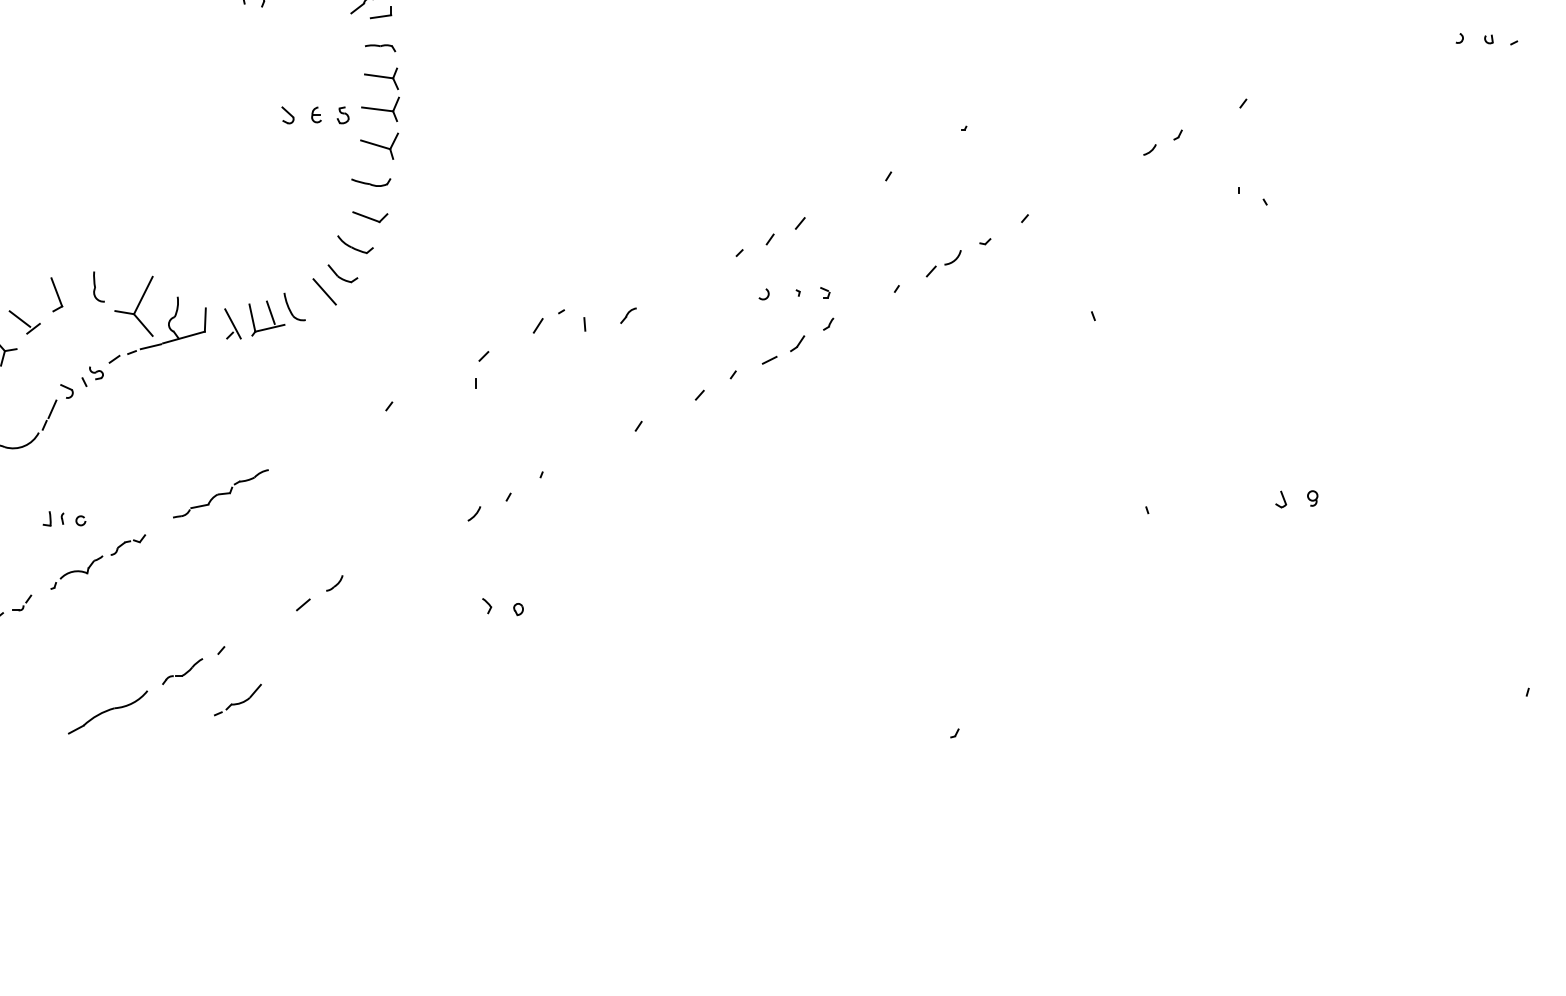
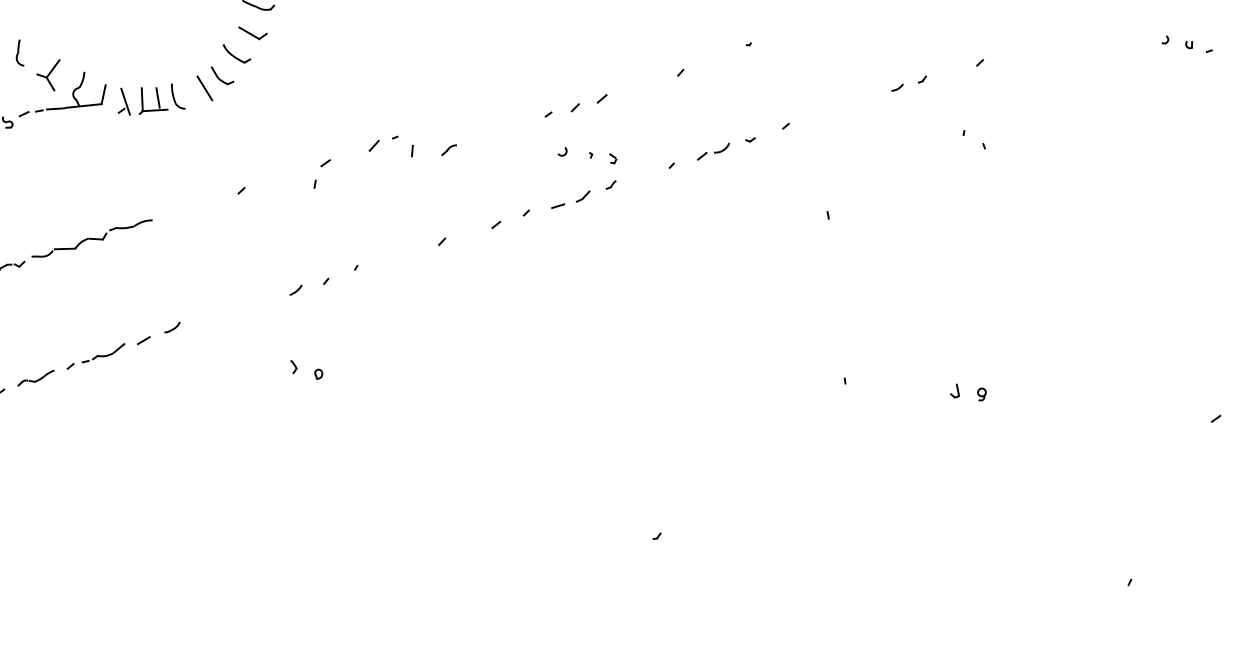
part: (133, 306) -> (46, 73), size x0.62
part: (220, 493) -> (91, 238), size x1.43
part: (237, 699) -> (103, 352), moved

